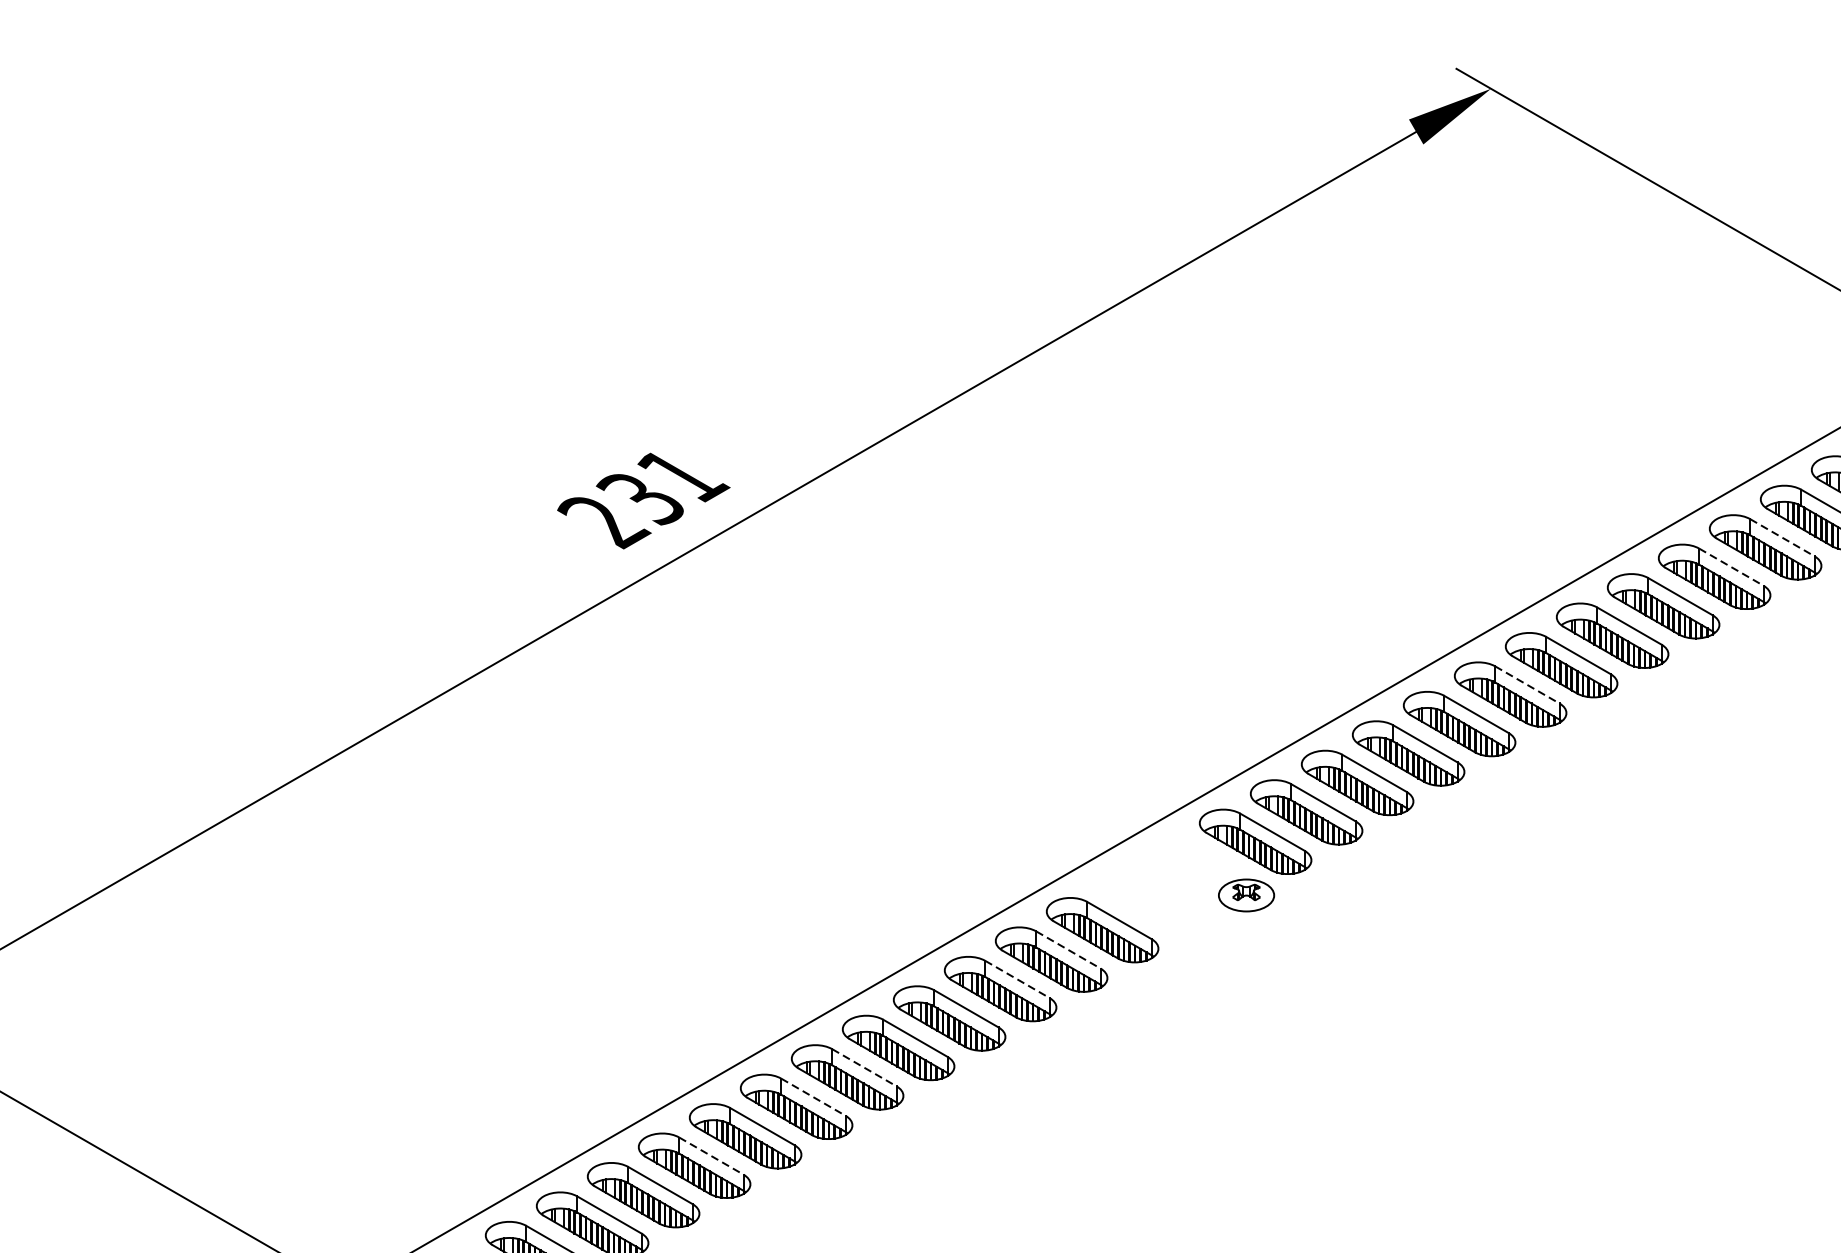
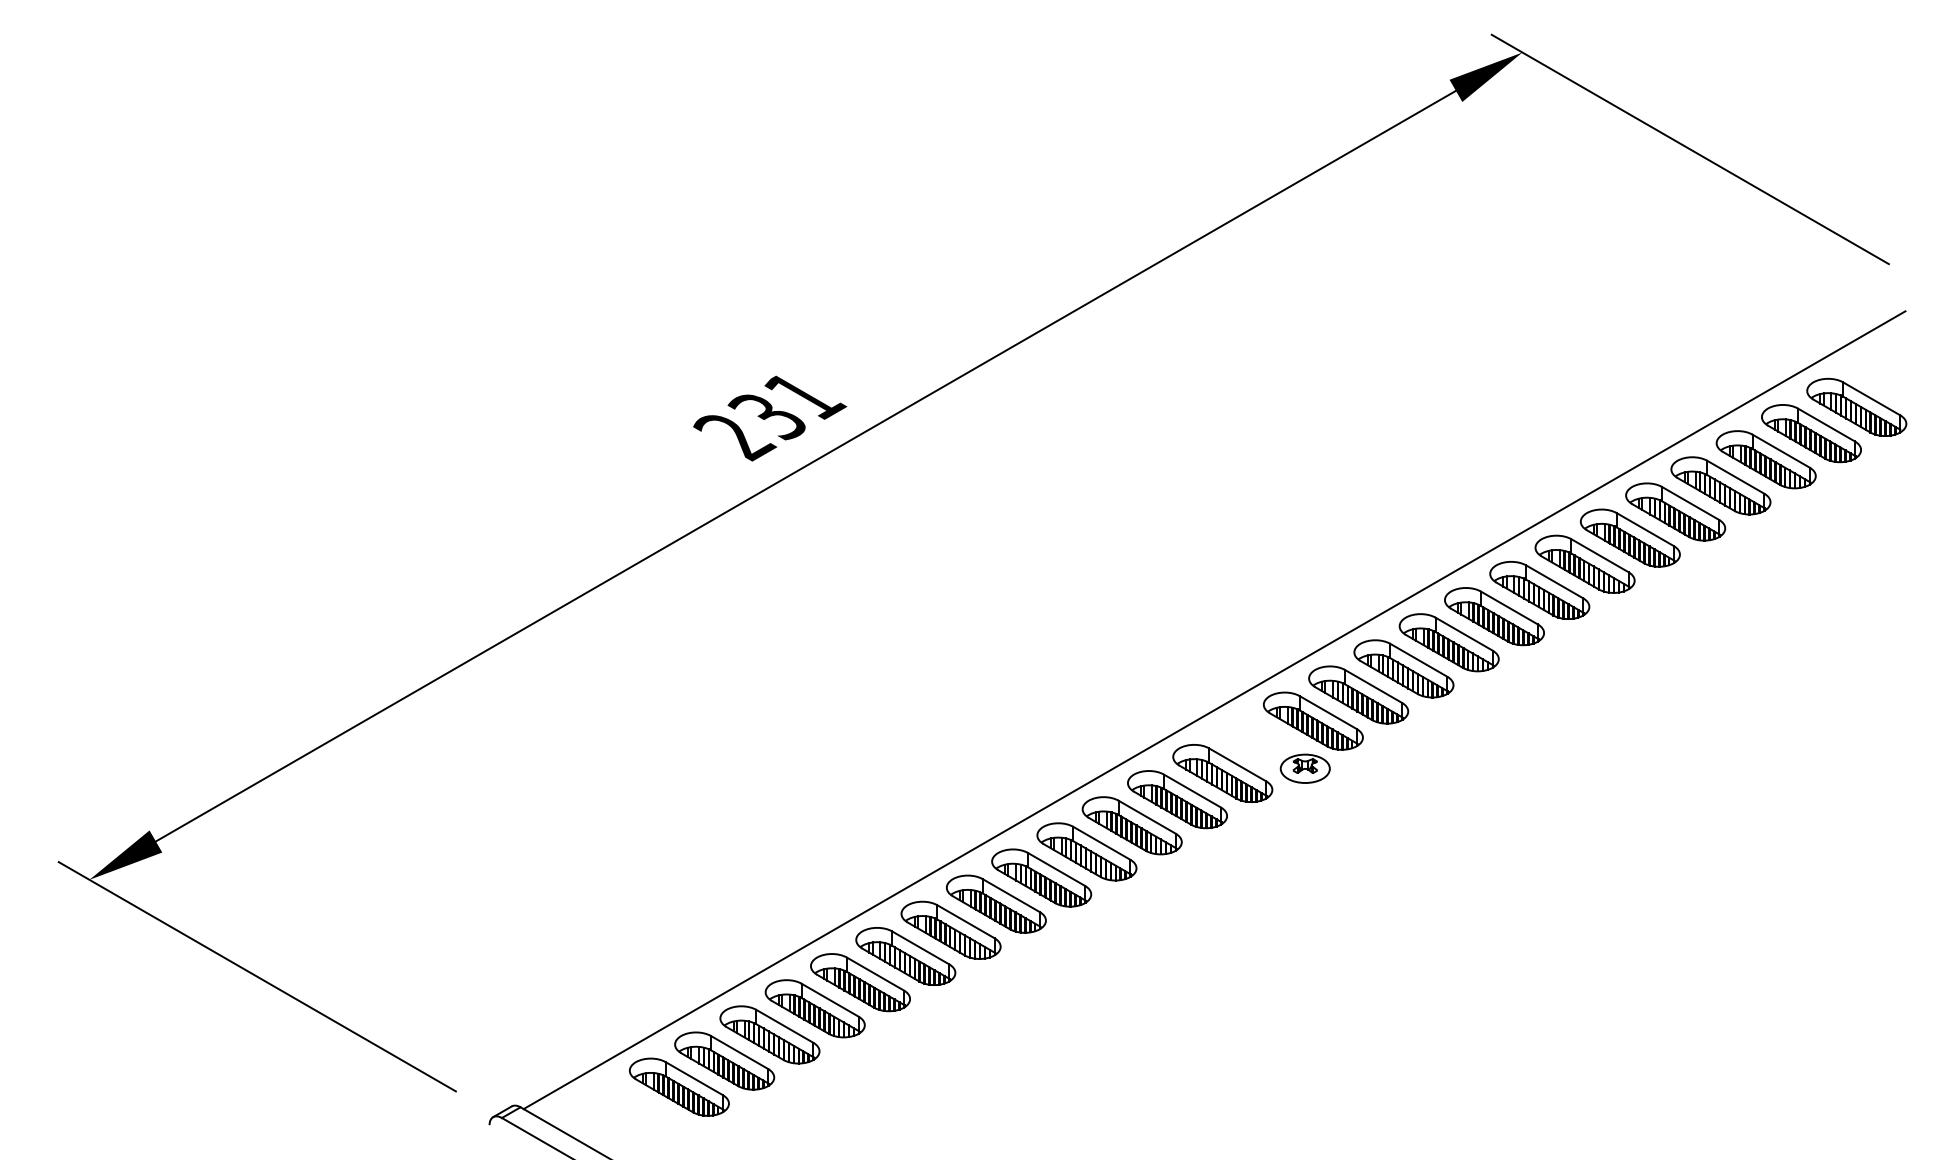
line: (1782, 538) -> (1781, 451), dashed -> solid
line: (1731, 567) -> (1735, 477), dashed -> solid
line: (1527, 684) -> (1554, 581), dashed -> solid
part: (1153, 900) -> (1222, 773), added
line: (1068, 950) -> (1147, 817), dashed -> solid
line: (1016, 979) -> (1101, 843), dashed -> solid
line: (863, 1067) -> (965, 921), dashed -> solid
line: (813, 1096) -> (920, 947), dashed -> solid
line: (711, 1156) -> (830, 1000), dashed -> solid

